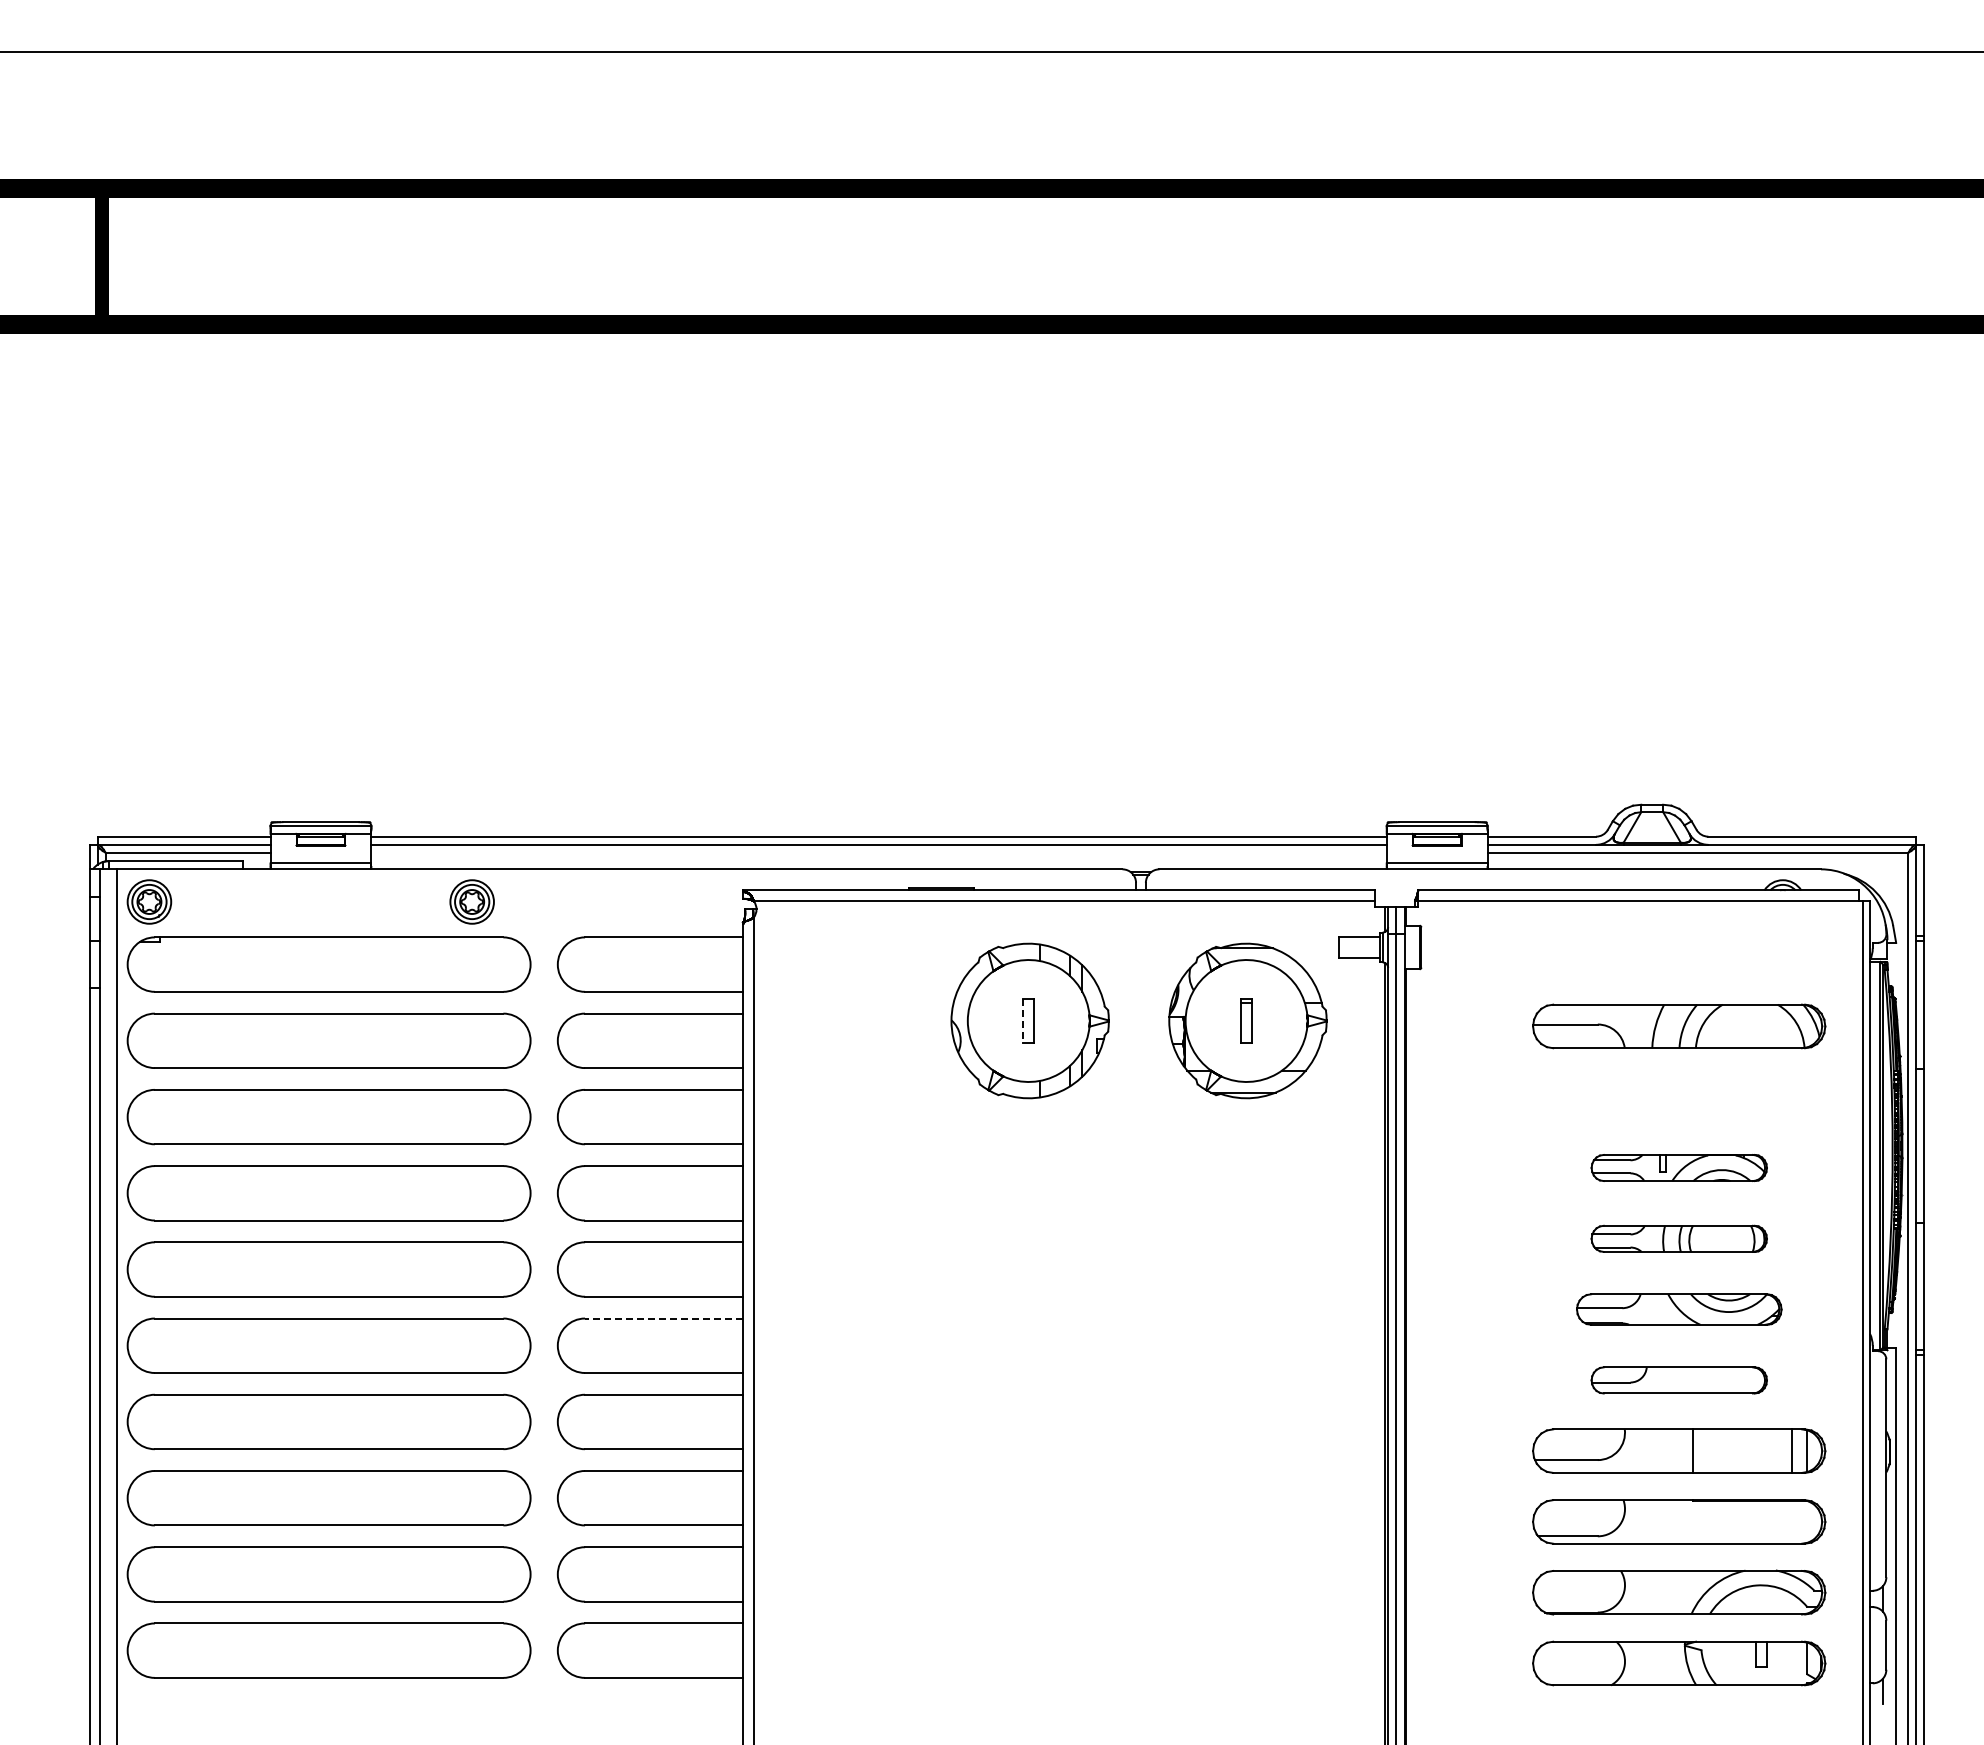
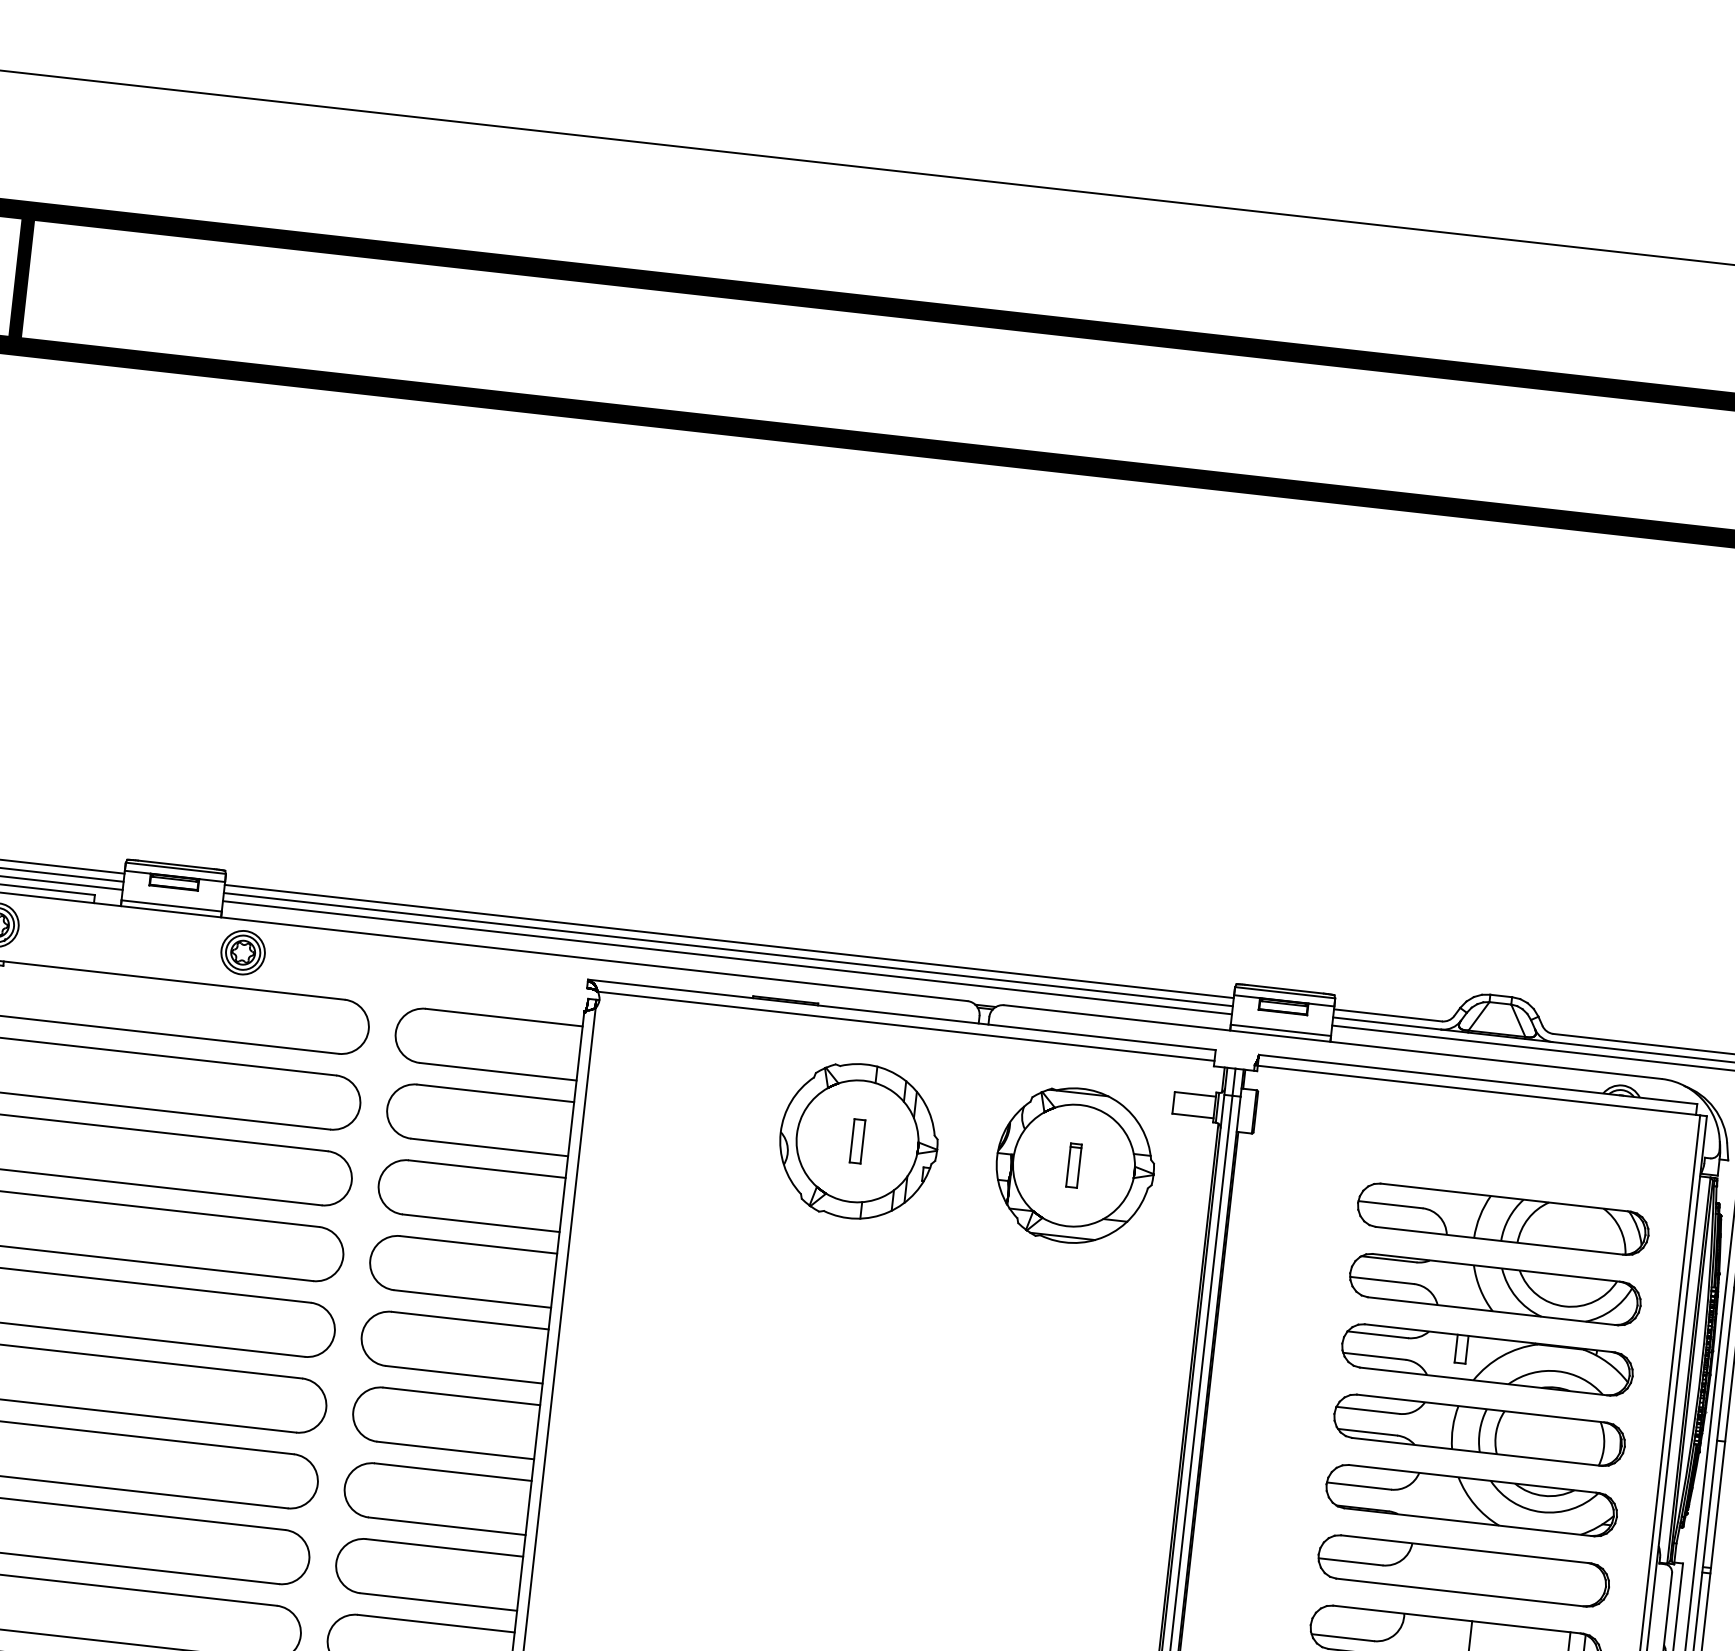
line: (878, 853) -> (726, 958), added
part: (471, 901) -> (242, 952), moved
line: (1023, 1021) -> (852, 1141), dashed -> solid
part: (1679, 1096) -> (1495, 1288), added
part: (1679, 1167) -> (1487, 1359), size x1.67
part: (1679, 1238) -> (1479, 1430), size x1.67
part: (1679, 1309) -> (1472, 1500), size x1.43
line: (663, 1318) -> (461, 1396), dashed -> solid
part: (1679, 1380) -> (1464, 1571), size x1.67

